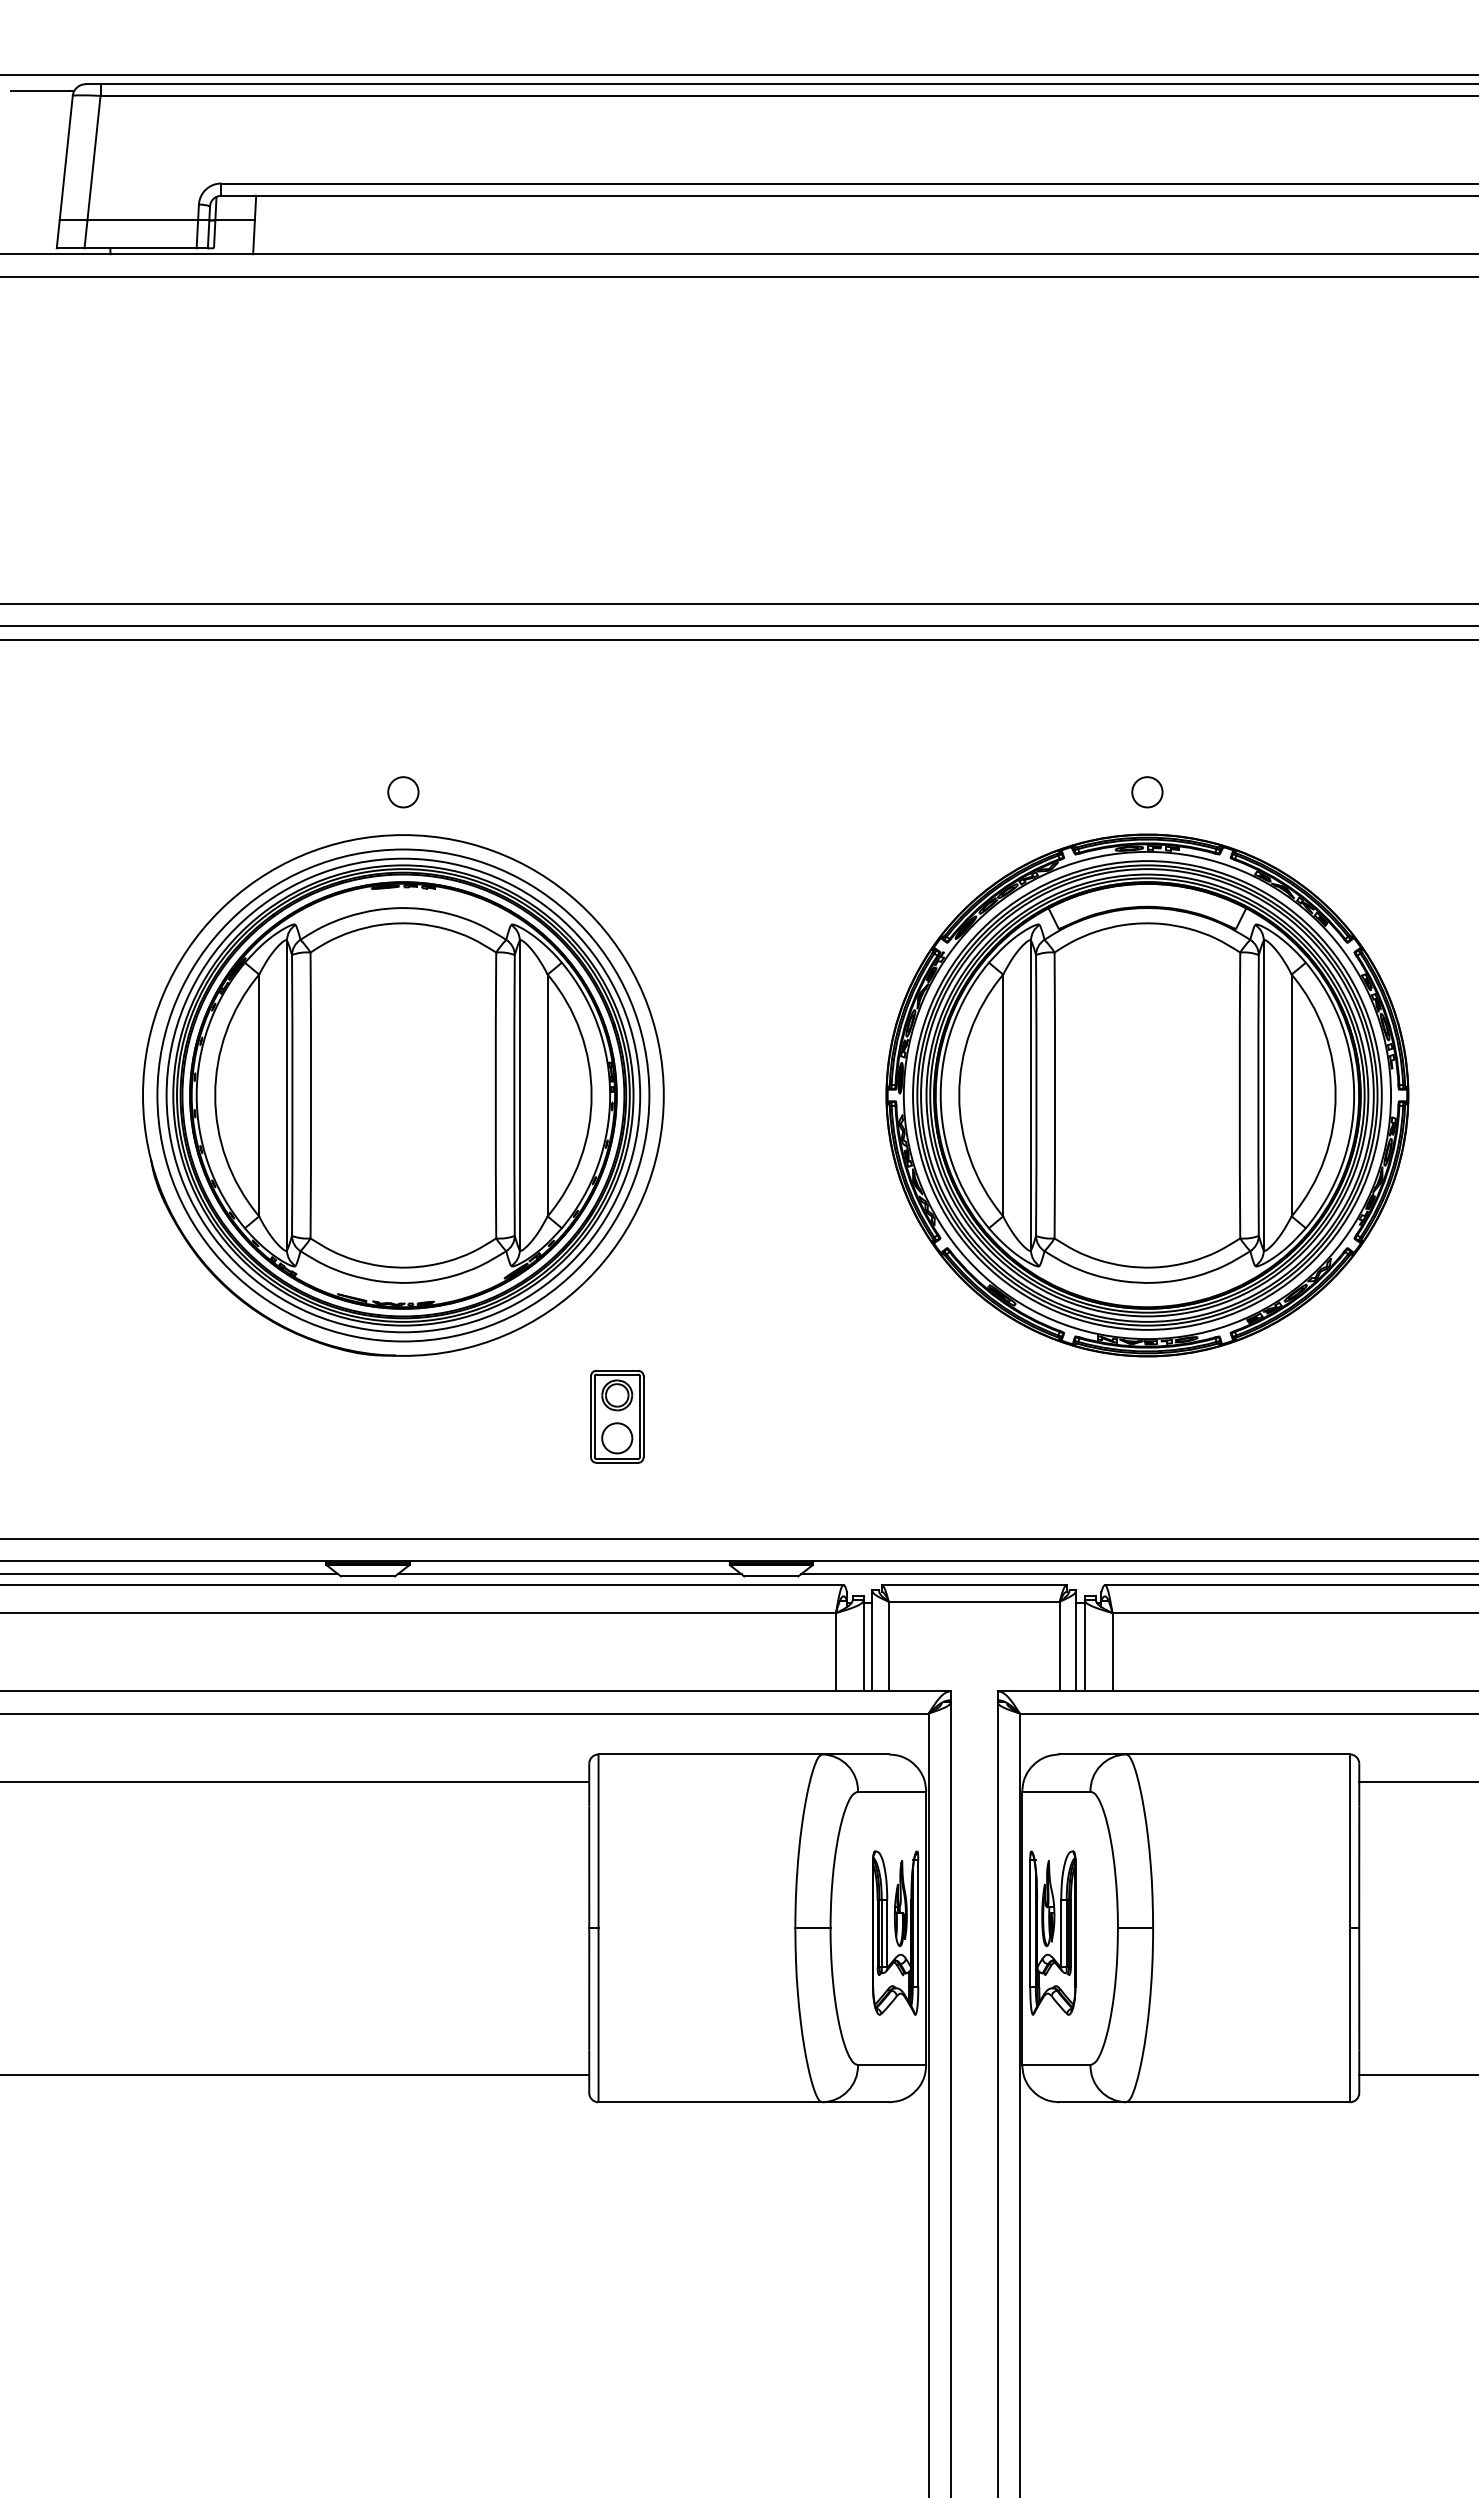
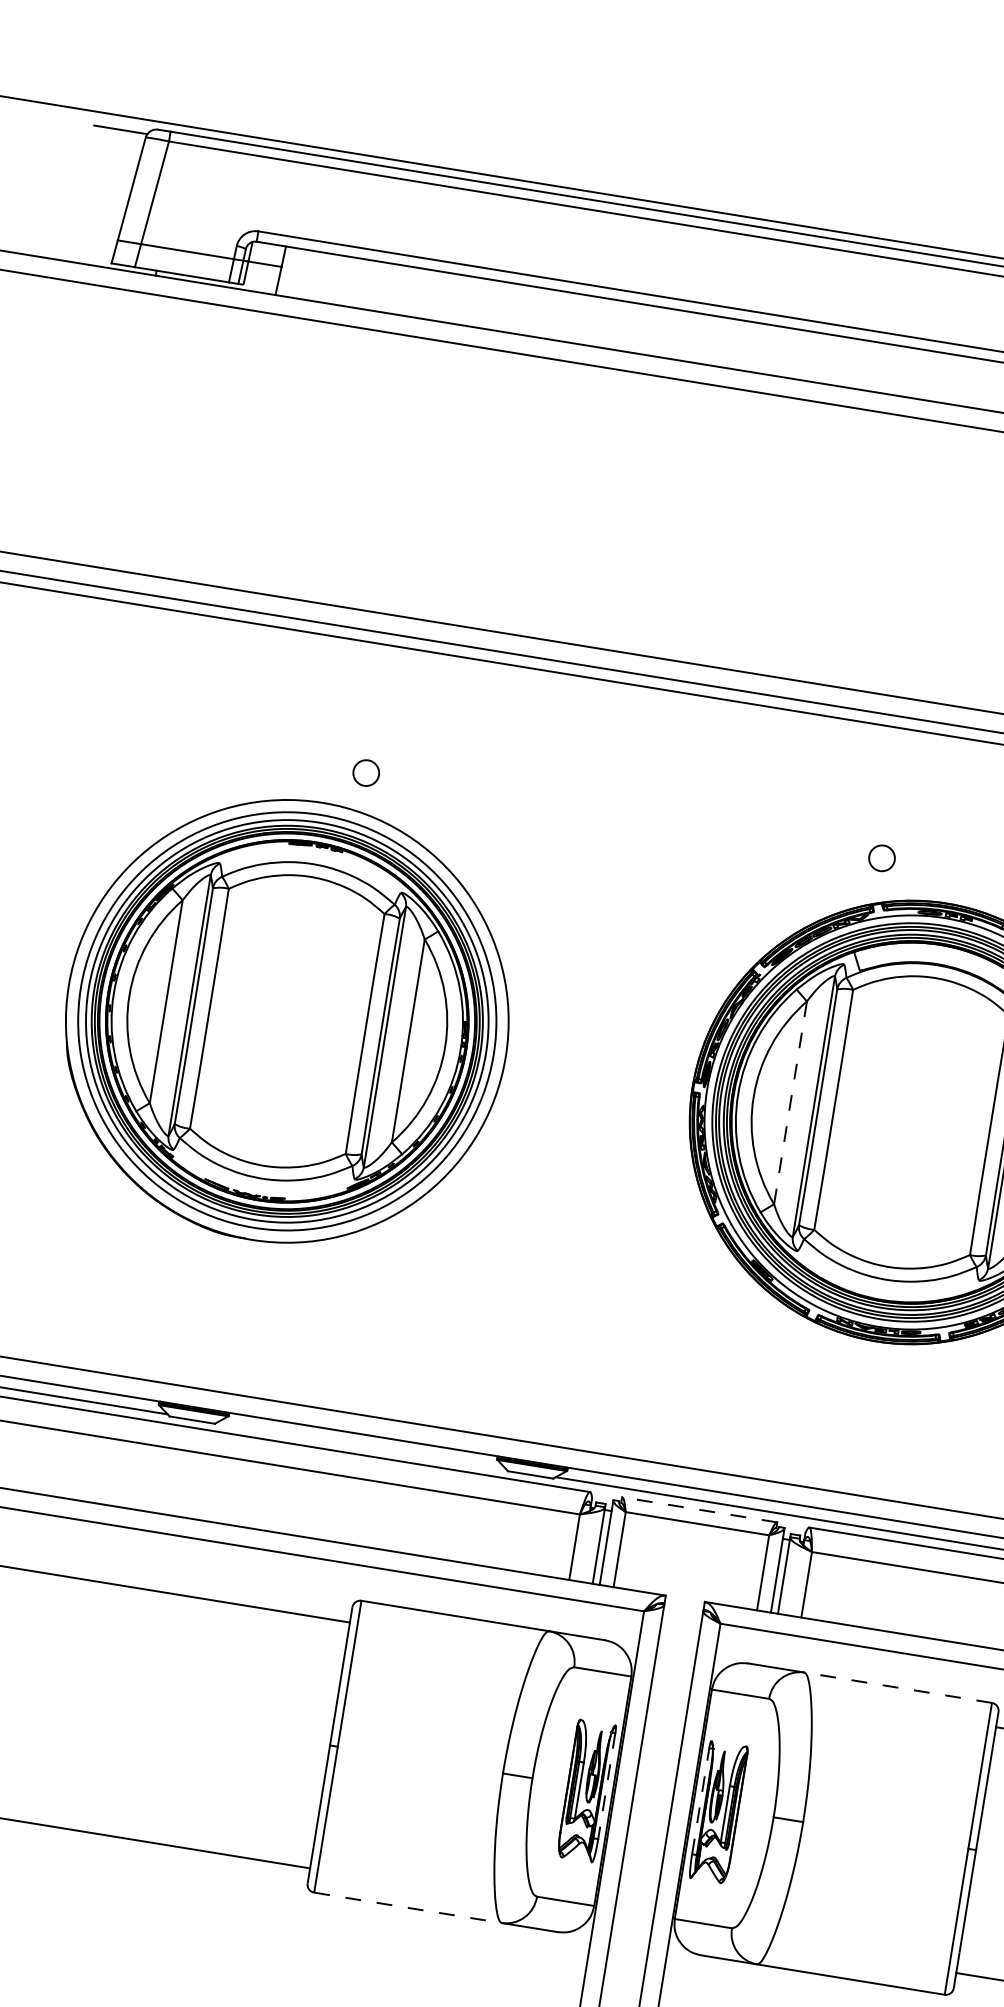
circle: (403, 792) -> (366, 773), moved
circle: (1147, 792) -> (882, 858), moved
line: (1003, 1095) -> (790, 1102), solid -> dashed
part: (617, 1416) -> (423, 1319), removed
line: (569, 1574) -> (361, 1445), removed
line: (974, 1585) -> (699, 1510), solid -> dashed
line: (1238, 1754) -> (898, 1687), solid -> dashed
line: (1030, 1922) -> (701, 1800), solid -> dashed
line: (918, 1923) -> (606, 1786), solid -> dashed
line: (710, 2102) -> (408, 1908), solid -> dashed

